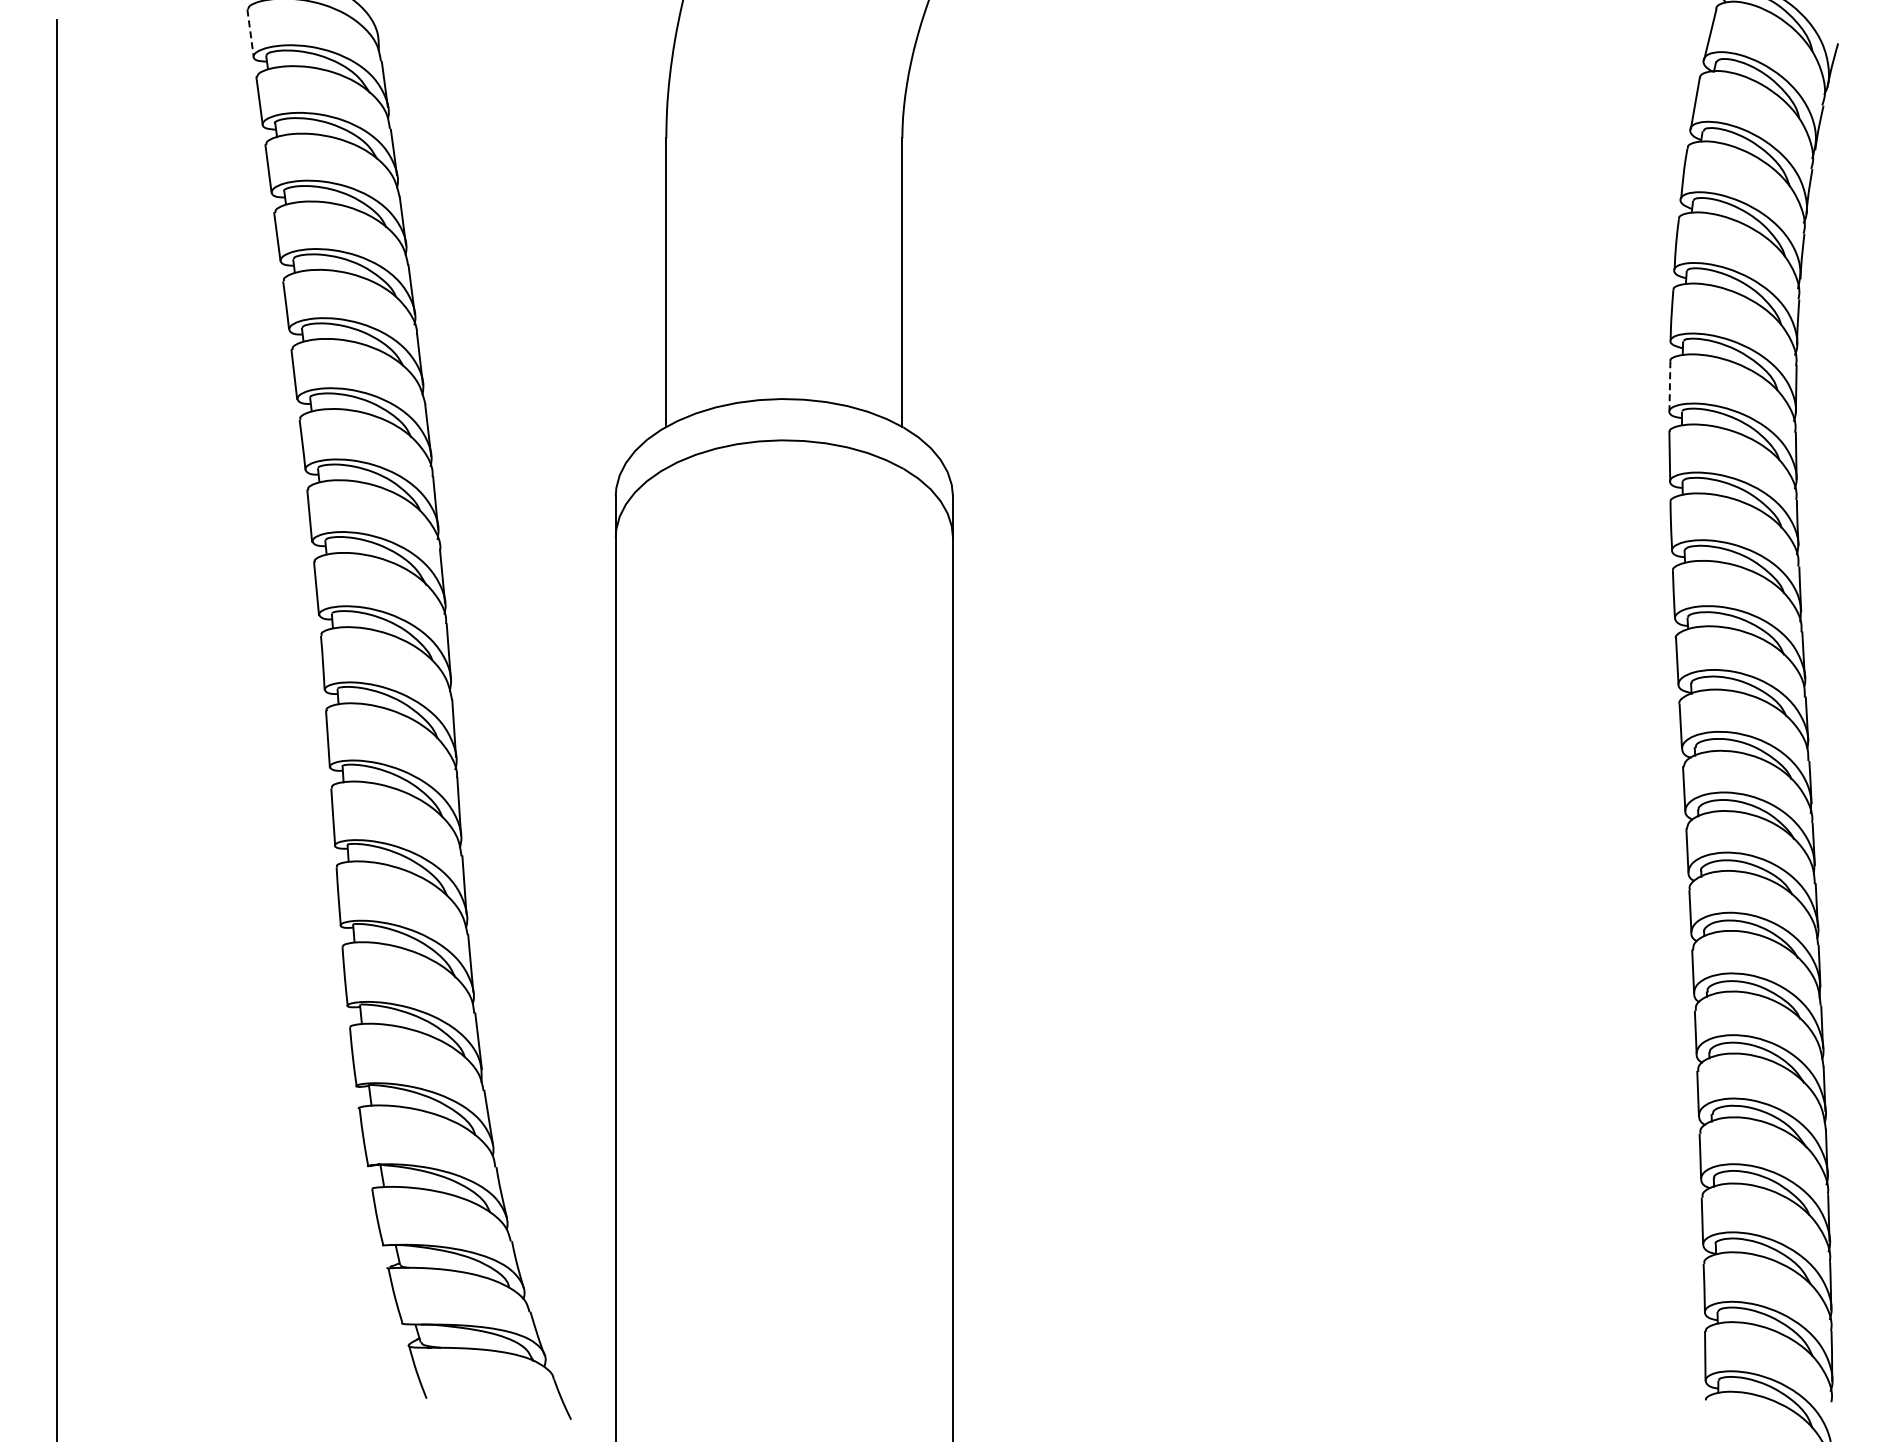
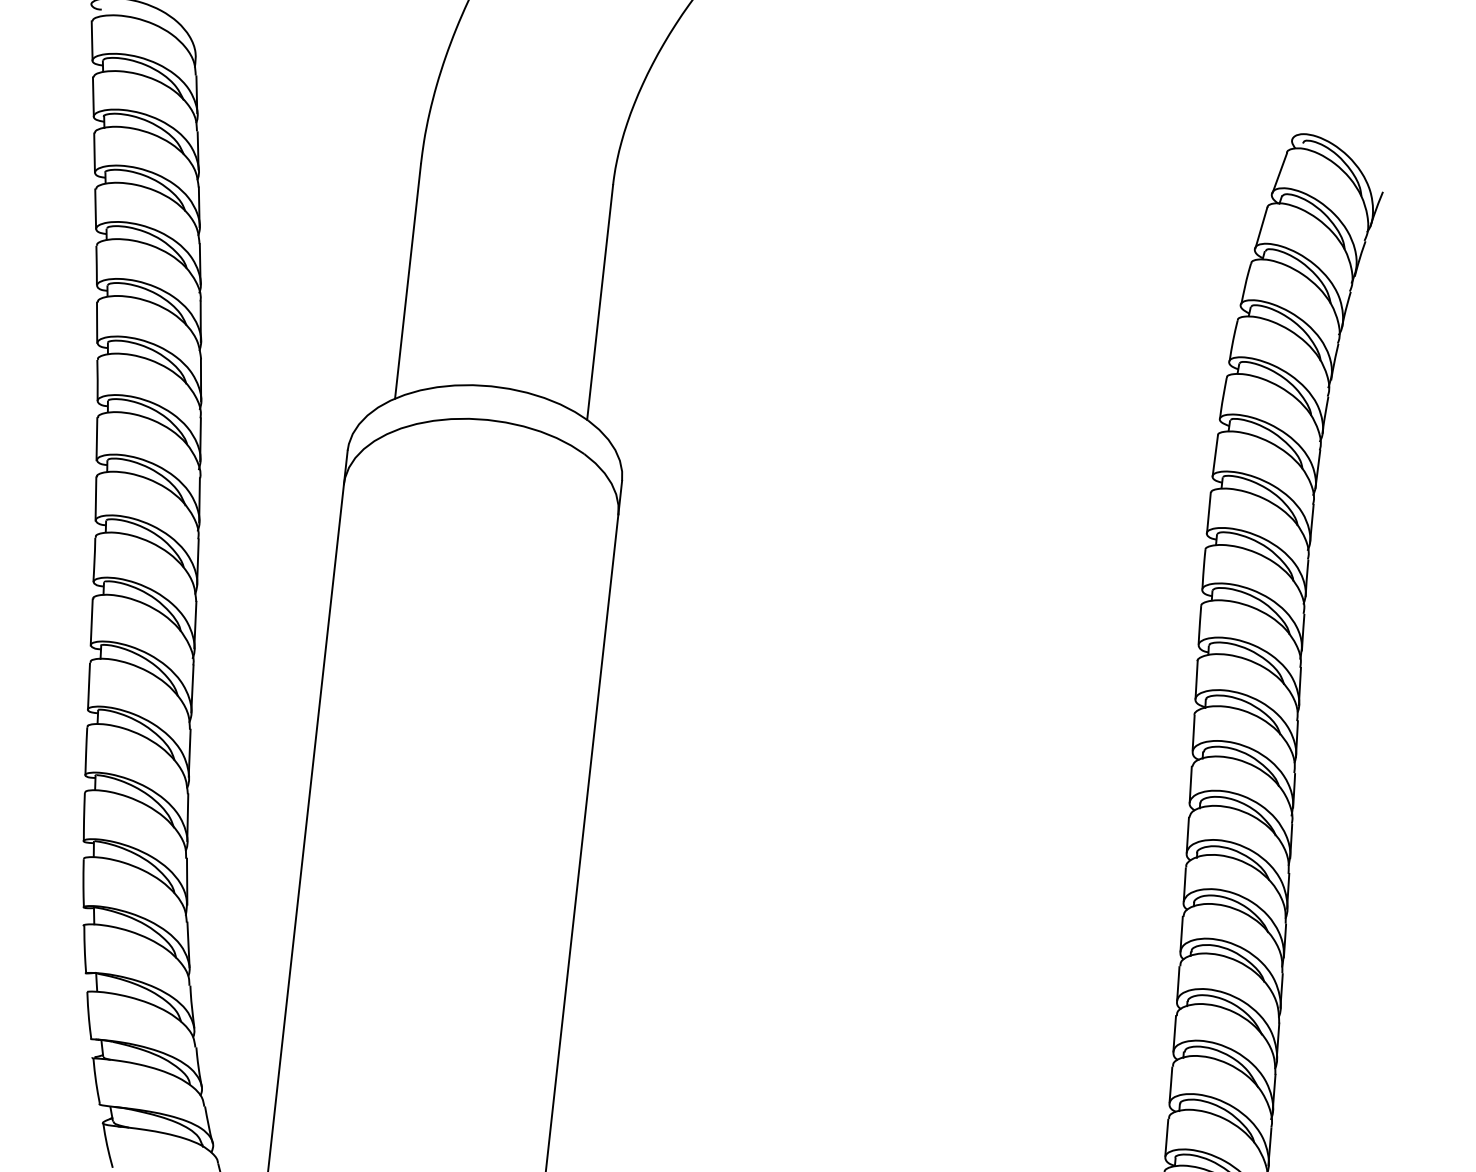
line: (250, 33) -> (92, 41), dashed -> solid
line: (1669, 386) -> (1214, 455), dashed -> solid

